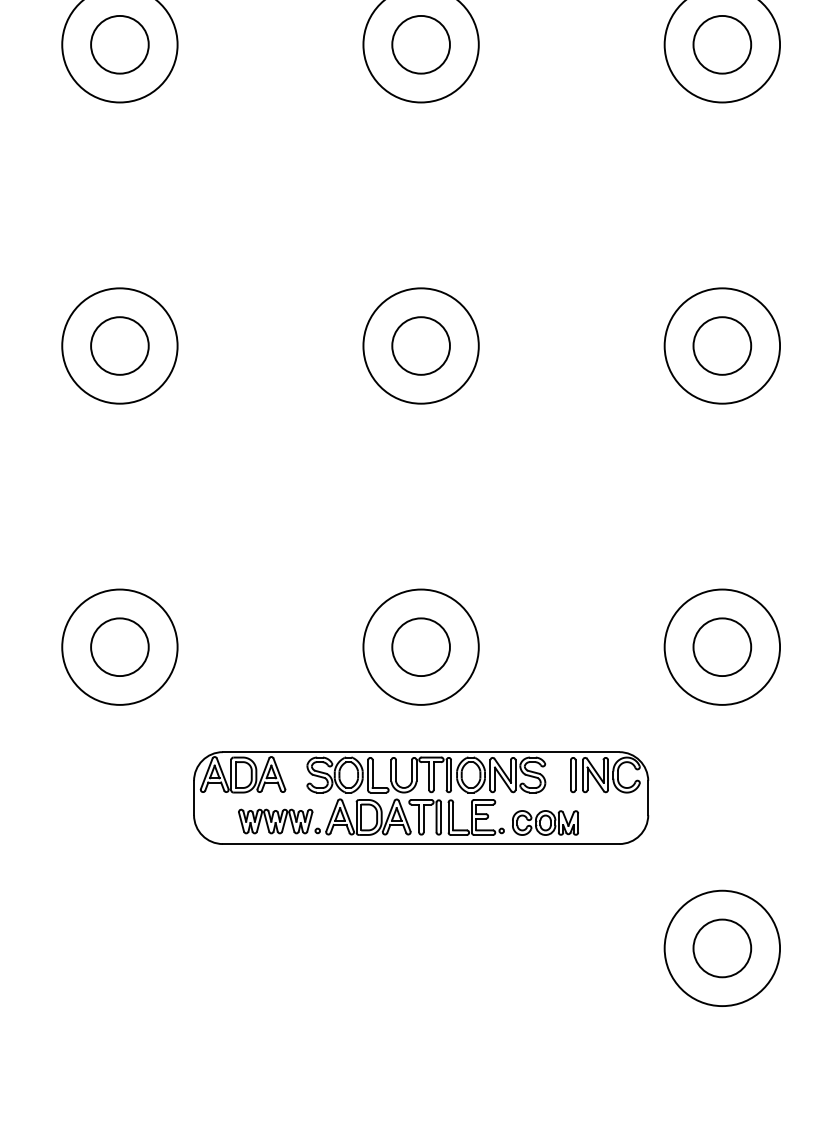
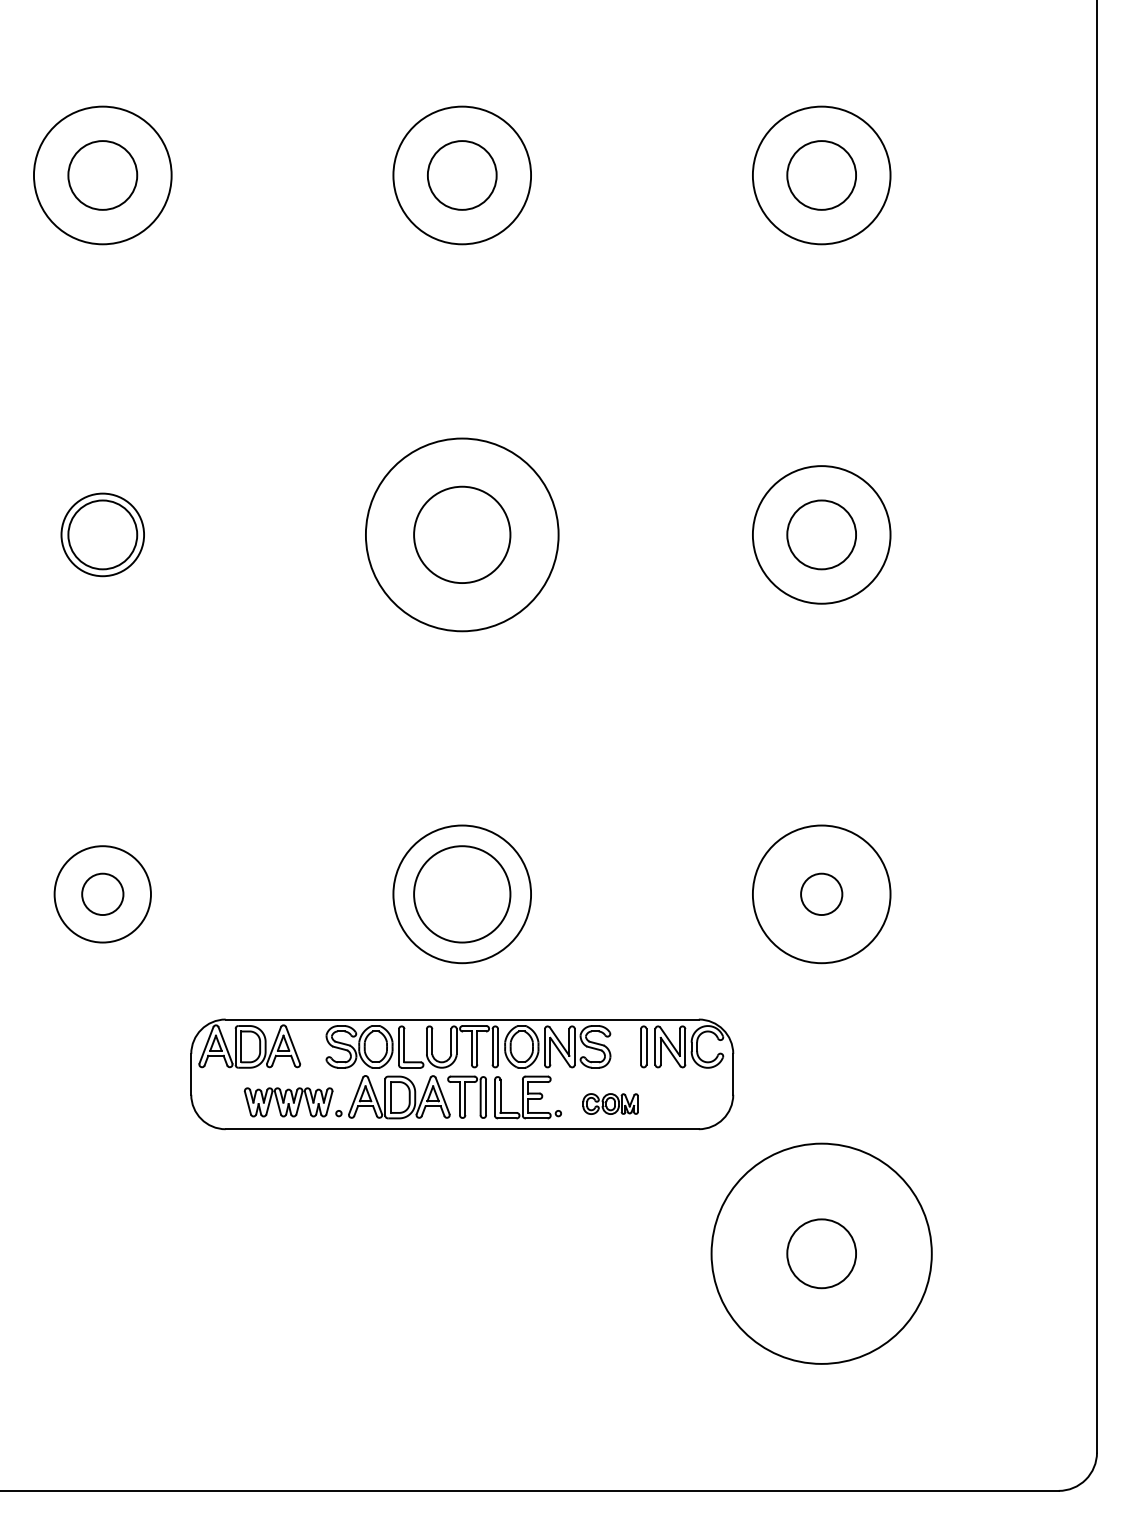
circle: (119, 345) -> (102, 534), size x0.6
circle: (420, 345) -> (461, 534), size x1.4
circle: (421, 345) -> (462, 534), size x1.4
circle: (119, 646) -> (102, 893), size x0.6
circle: (420, 646) -> (461, 893), size x1.4
circle: (722, 646) -> (821, 893), size x0.6
circle: (119, 647) -> (102, 894), size x0.7
part: (545, 822) -> (610, 1103), size x0.7
circle: (722, 948) -> (821, 1253), size x1.6

